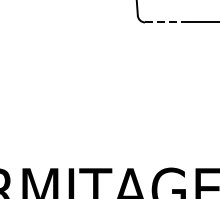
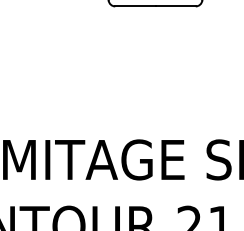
line: (167, 22) -> (135, 6), dashed -> solid

